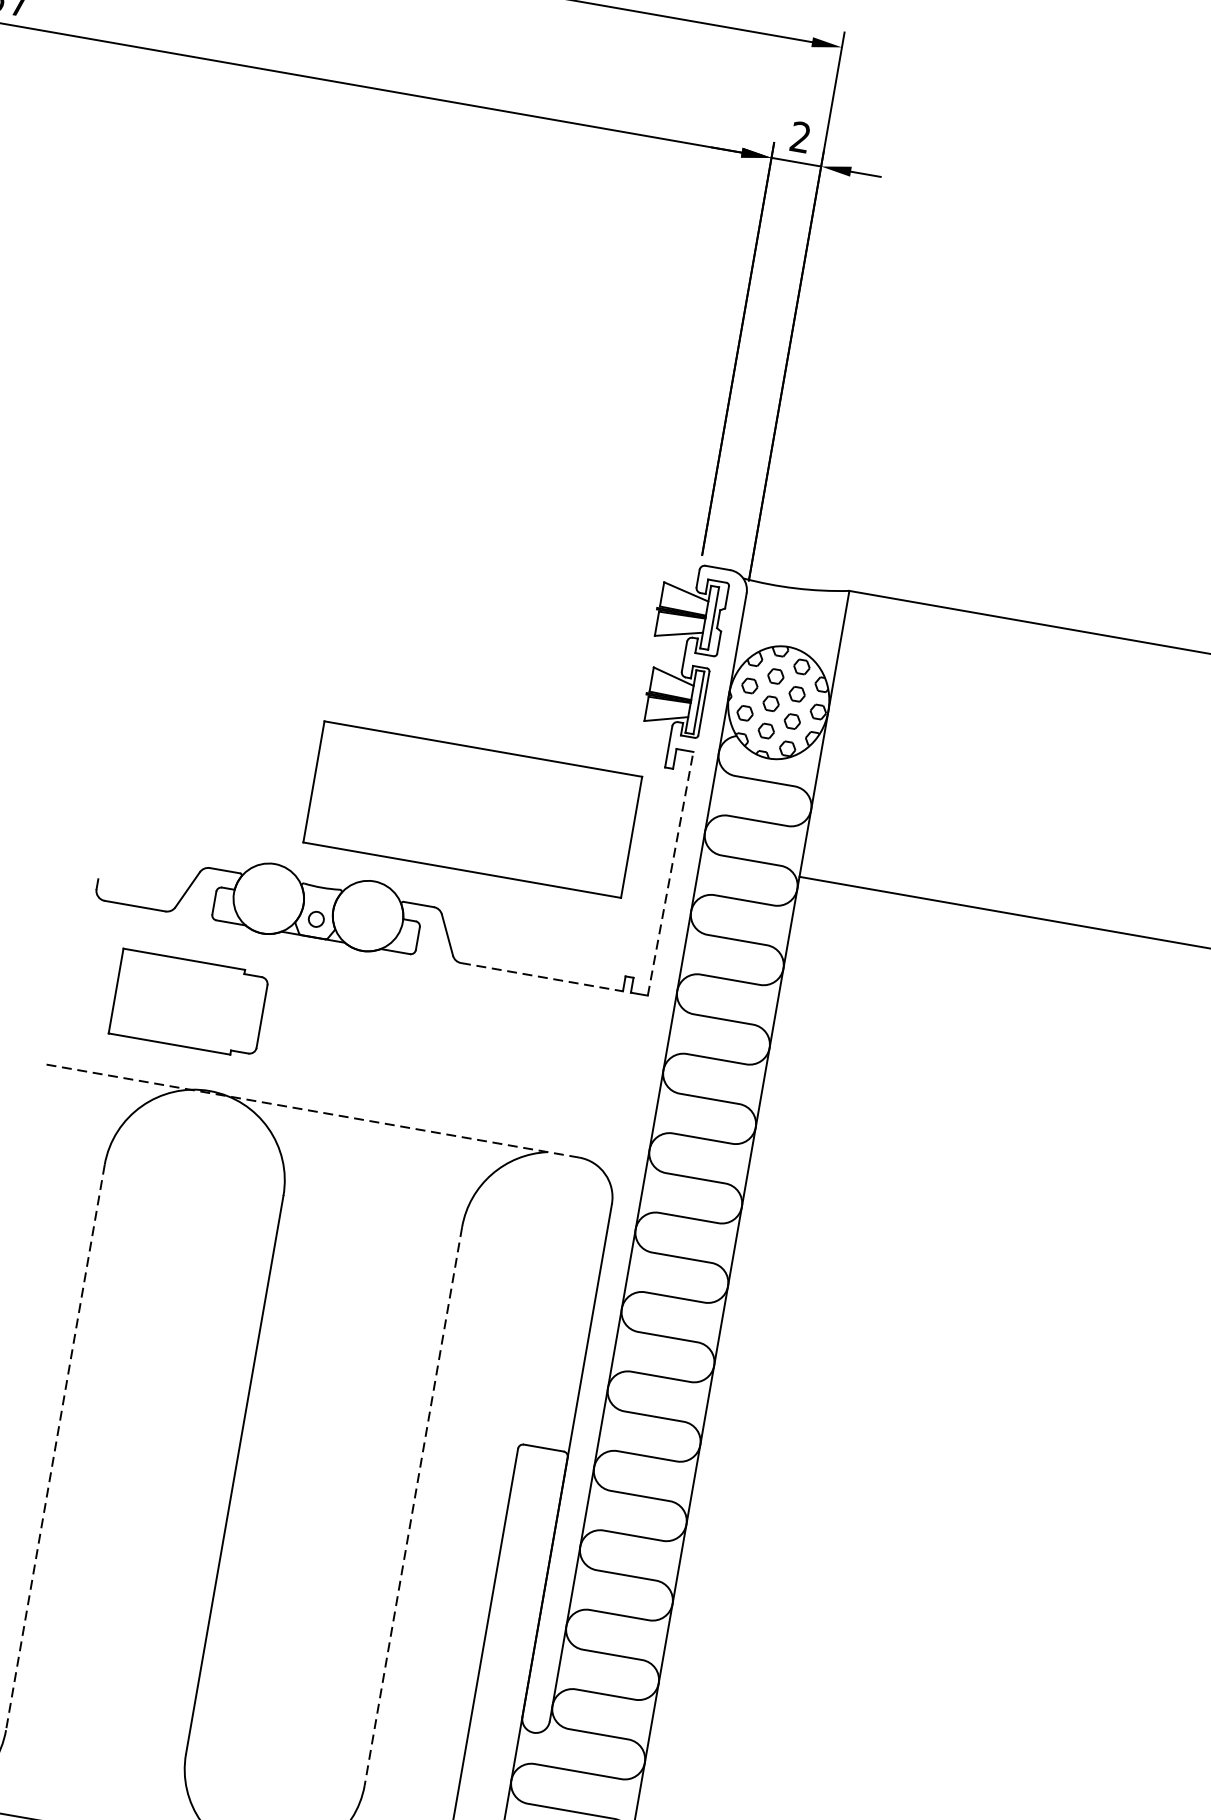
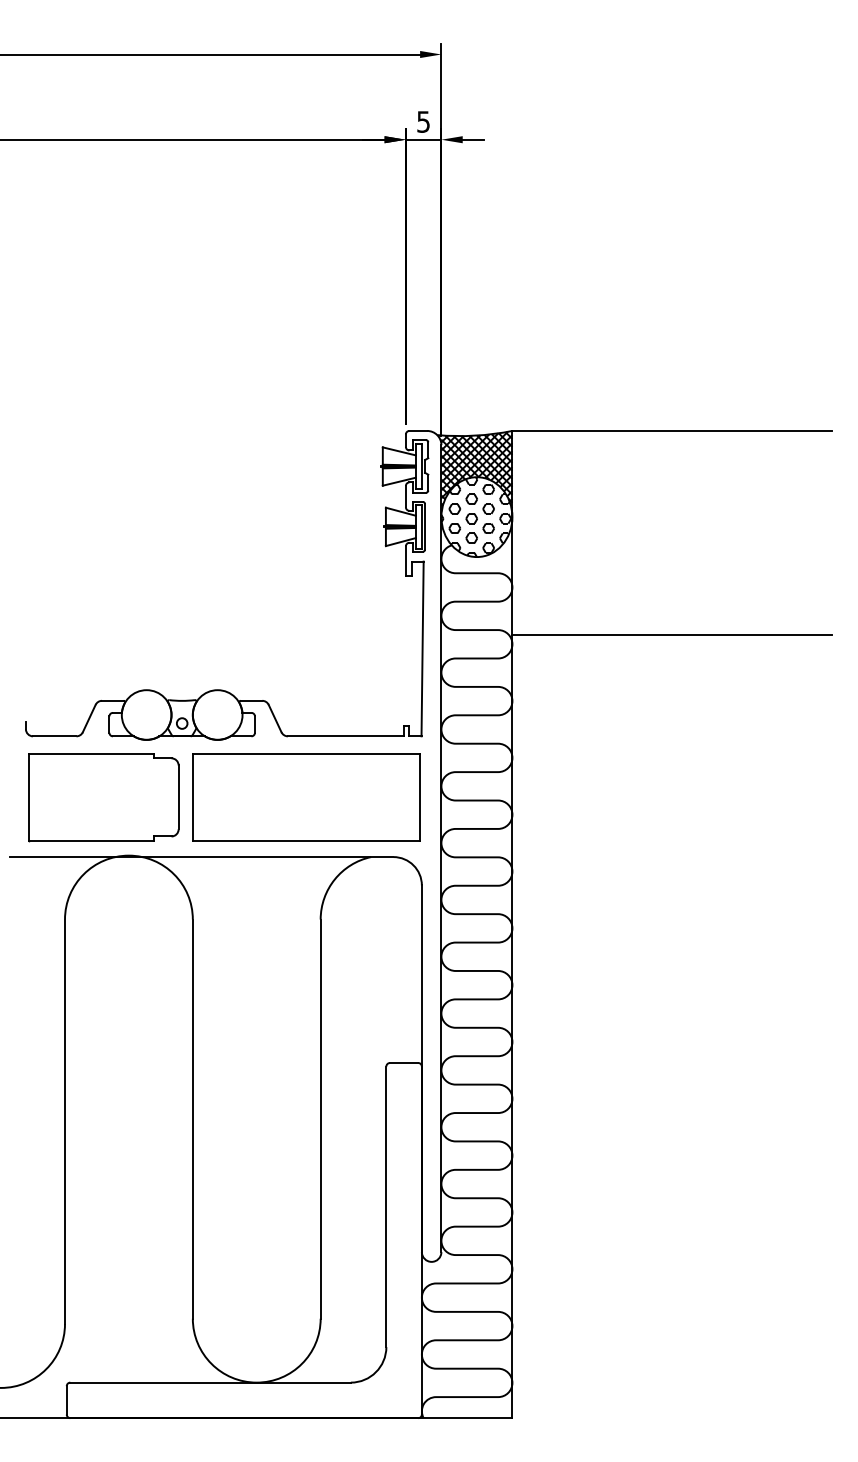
text: (800, 136) -> (423, 121), 2 -> 5
hatch: (787, 639) -> (475, 472), added
part: (472, 809) -> (306, 797), moved
line: (670, 873) -> (422, 648), dashed -> solid
line: (541, 977) -> (345, 736), dashed -> solid
part: (188, 1003) -> (103, 797), size x1.43
line: (310, 1111) -> (201, 857), dashed -> solid
line: (55, 1448) -> (65, 1122), dashed -> solid
line: (413, 1506) -> (320, 1119), dashed -> solid

